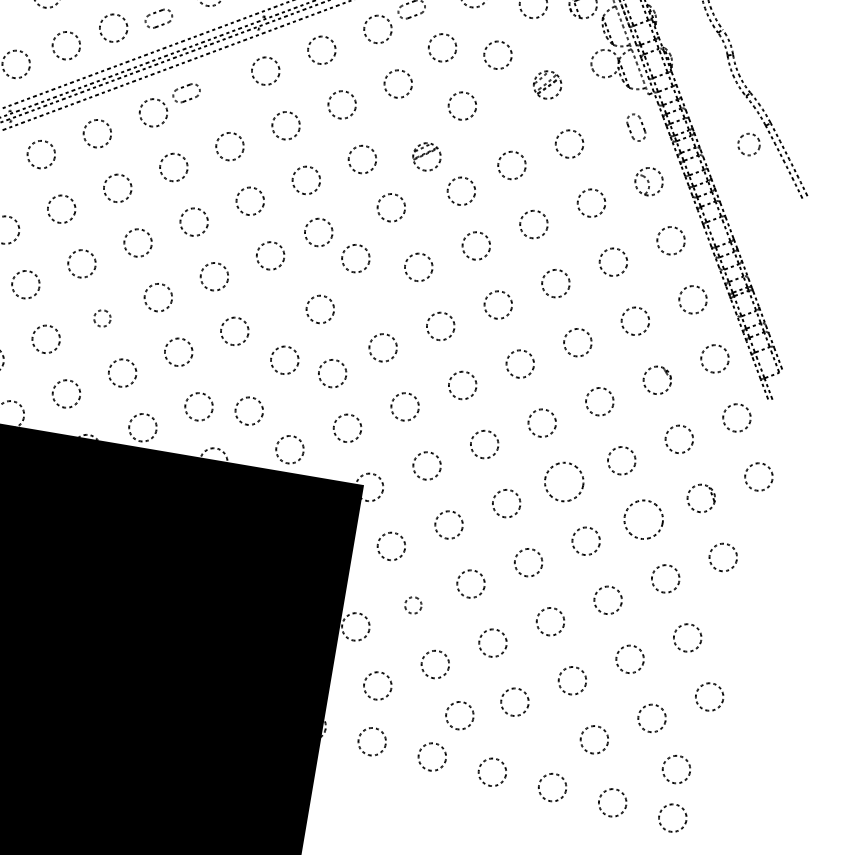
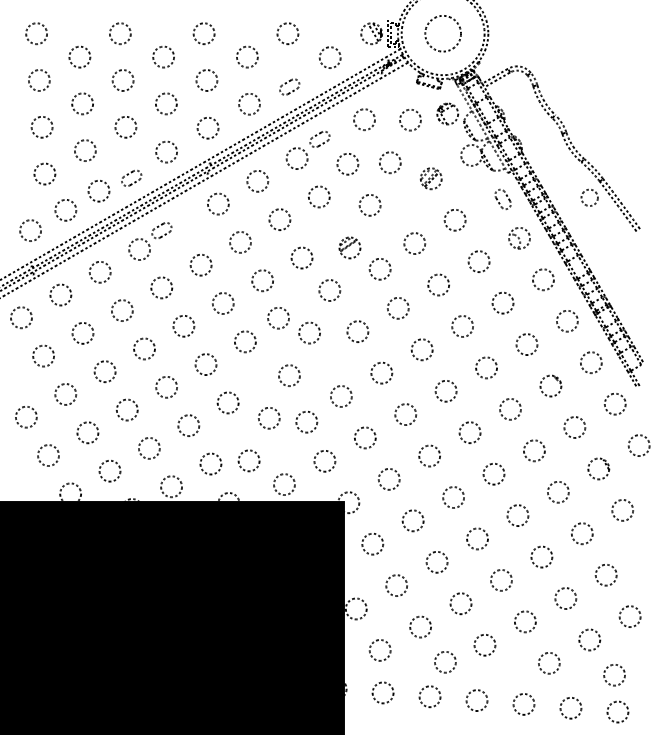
circle: (102, 317) -> (127, 409), size x1.67
circle: (563, 482) -> (493, 474), size x0.71
circle: (643, 520) -> (558, 492), size x0.71
circle: (413, 605) -> (396, 585), size x1.67

